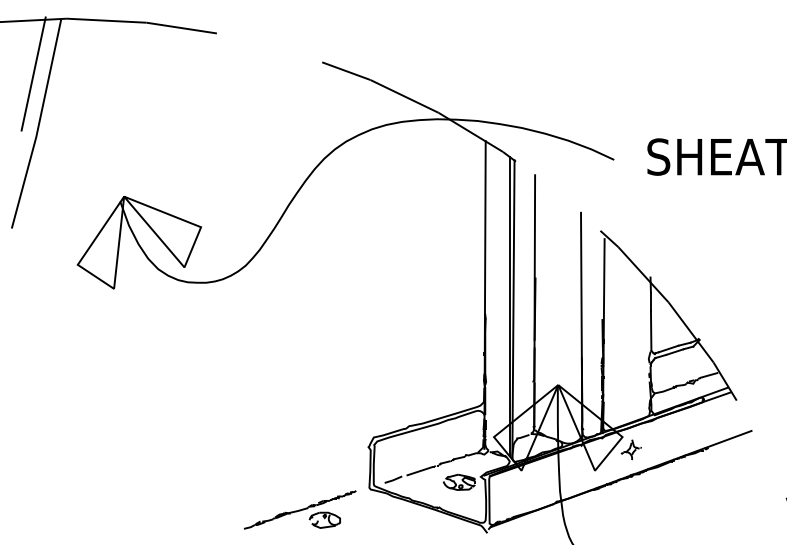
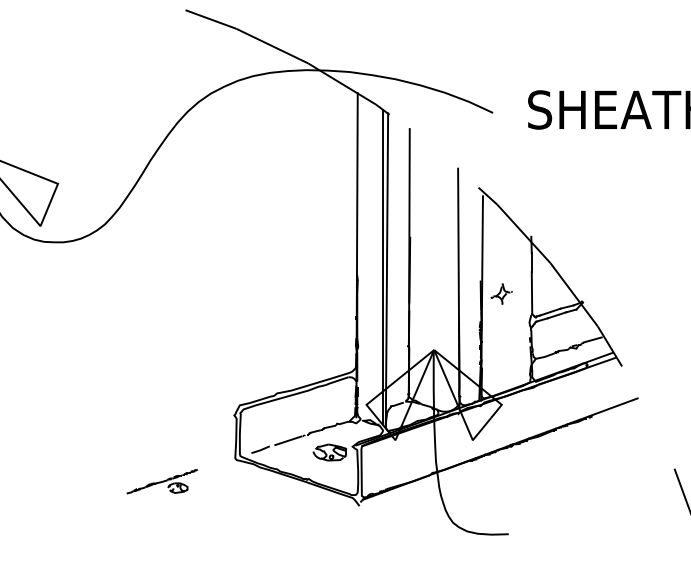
part: (630, 449) -> (500, 293), moved
part: (299, 509) -> (161, 481), size x0.6

